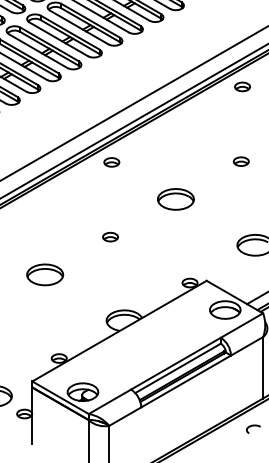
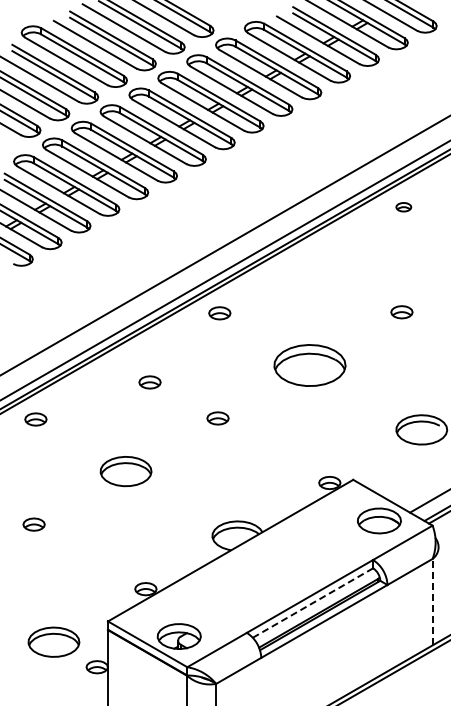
part: (242, 87) -> (403, 207), size x0.7
part: (175, 198) -> (309, 364), size x1.4
part: (61, 211) -> (149, 382), added
line: (263, 367) -> (432, 601), solid -> dashed
line: (178, 368) -> (313, 602), solid -> dashed
curve: (253, 426) -> (418, 684), removed

